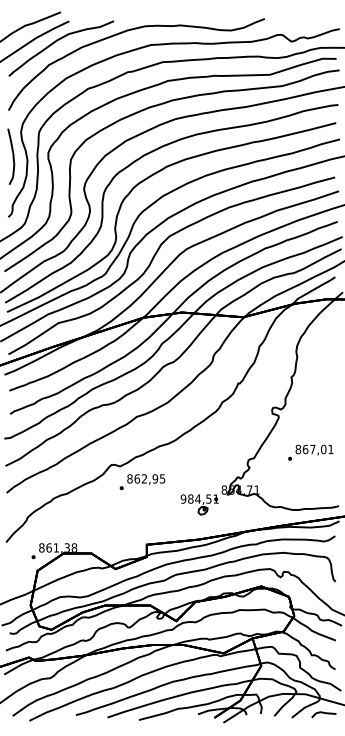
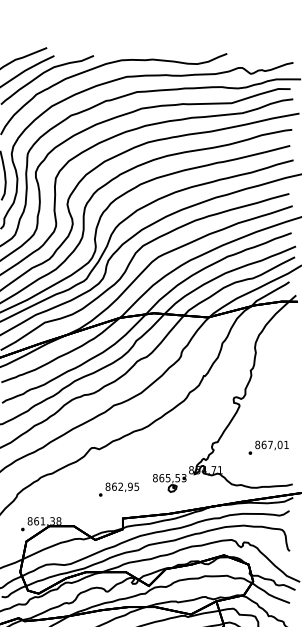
text: (310, 452) -> (268, 447), moved
text: (142, 482) -> (119, 489), moved
text: (199, 498) -> (169, 477), 984,51 -> 865,53

